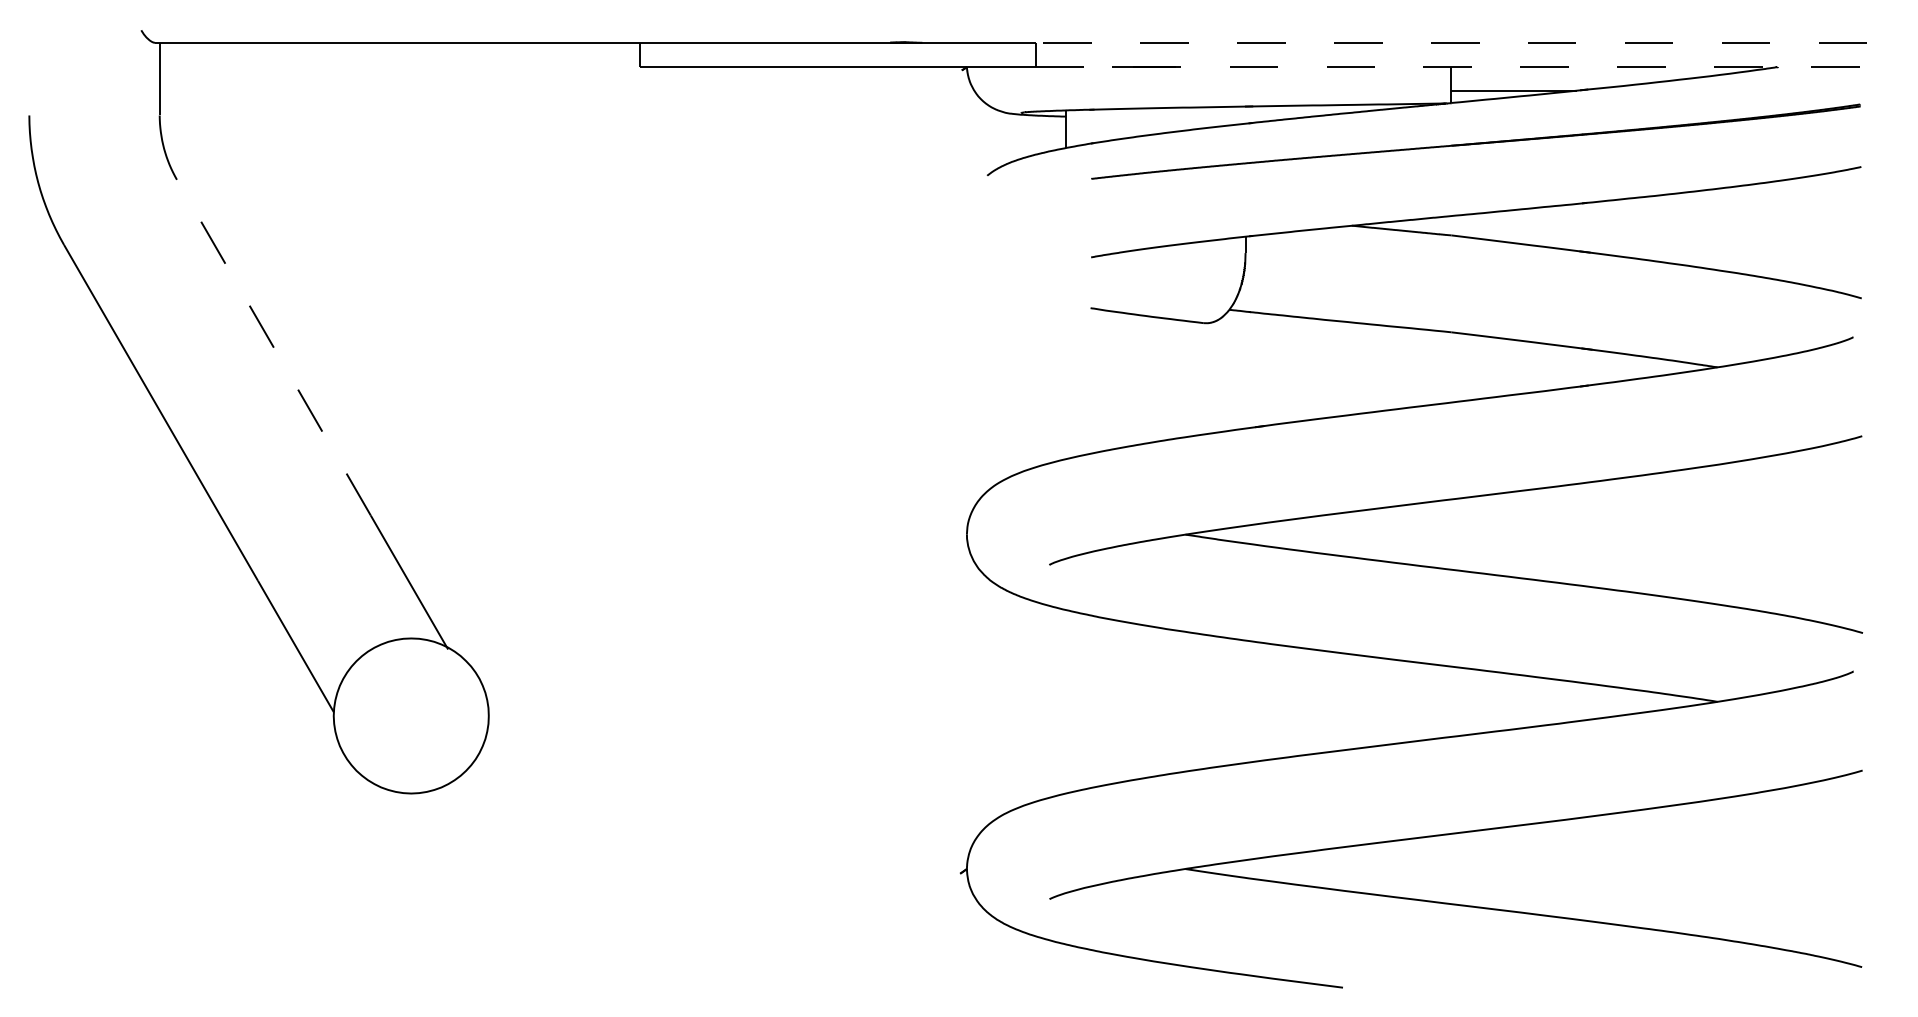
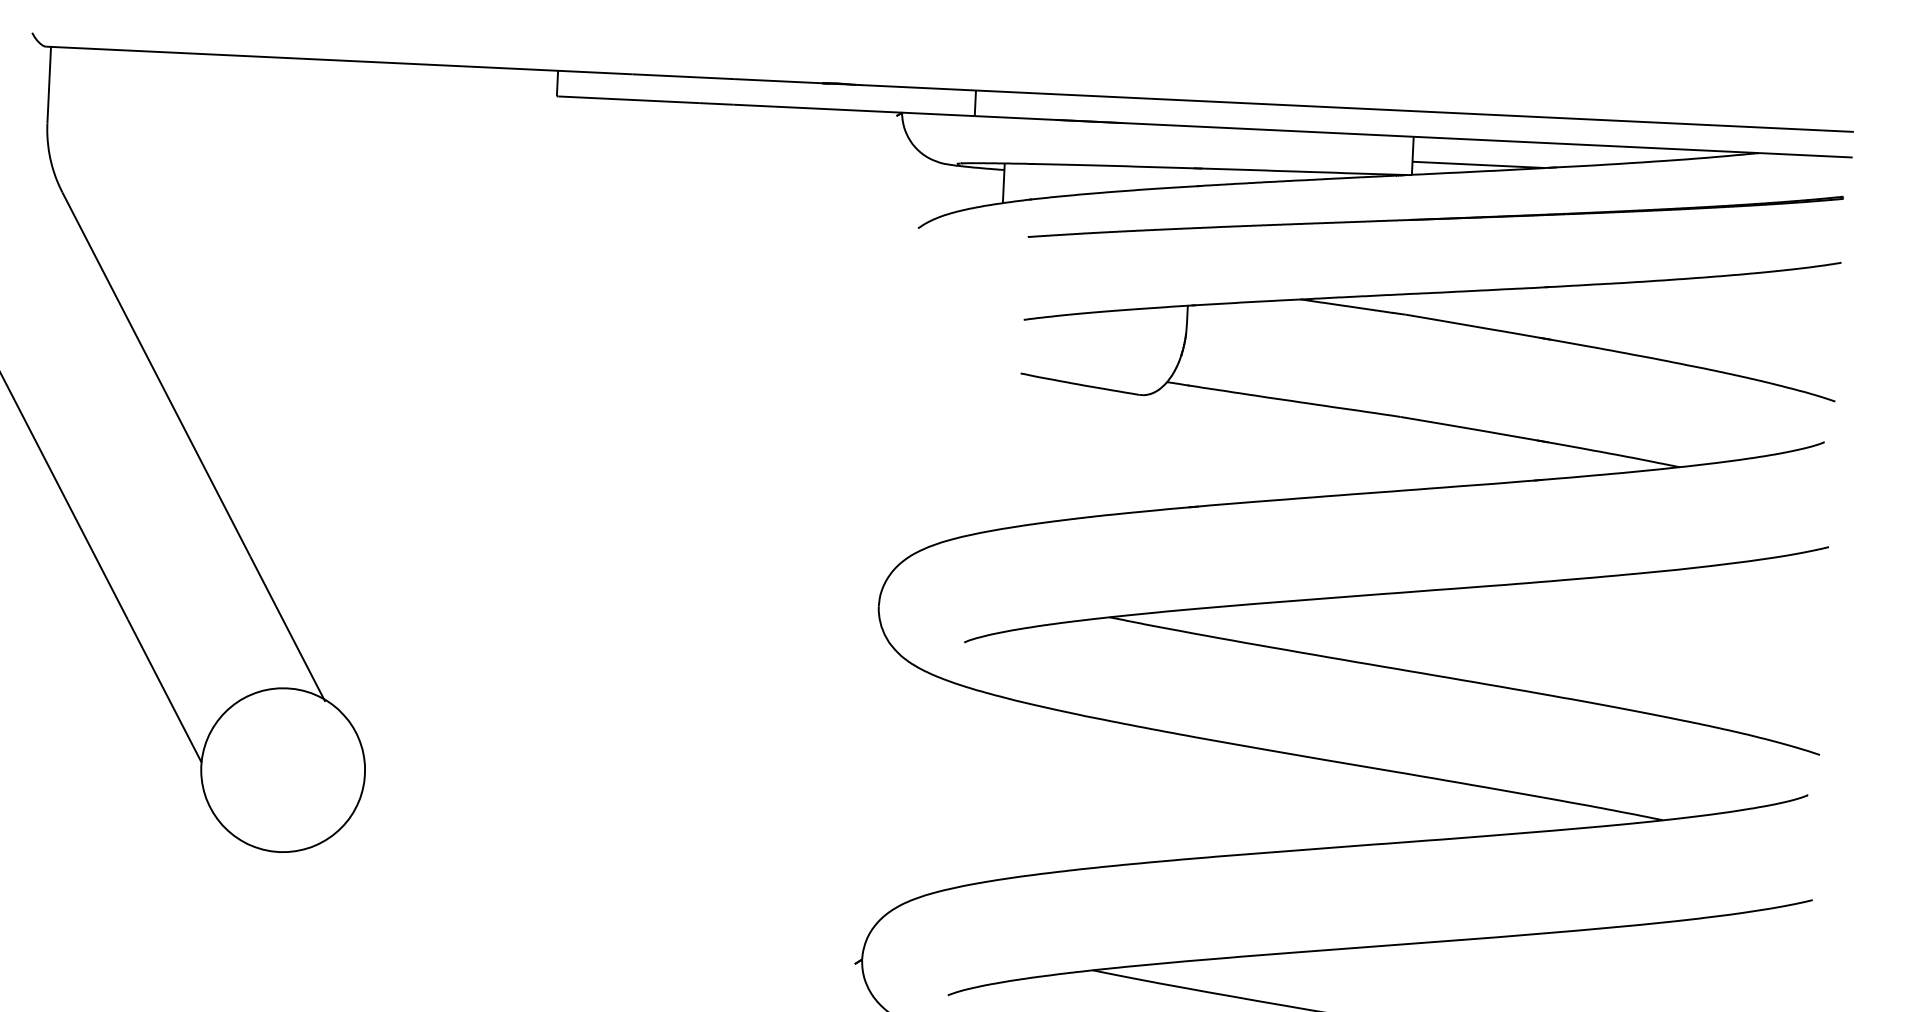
line: (1451, 42) -> (1414, 110), dashed -> solid
line: (1451, 67) -> (1413, 137), dashed -> solid
line: (273, 347) -> (155, 374), dashed -> solid

